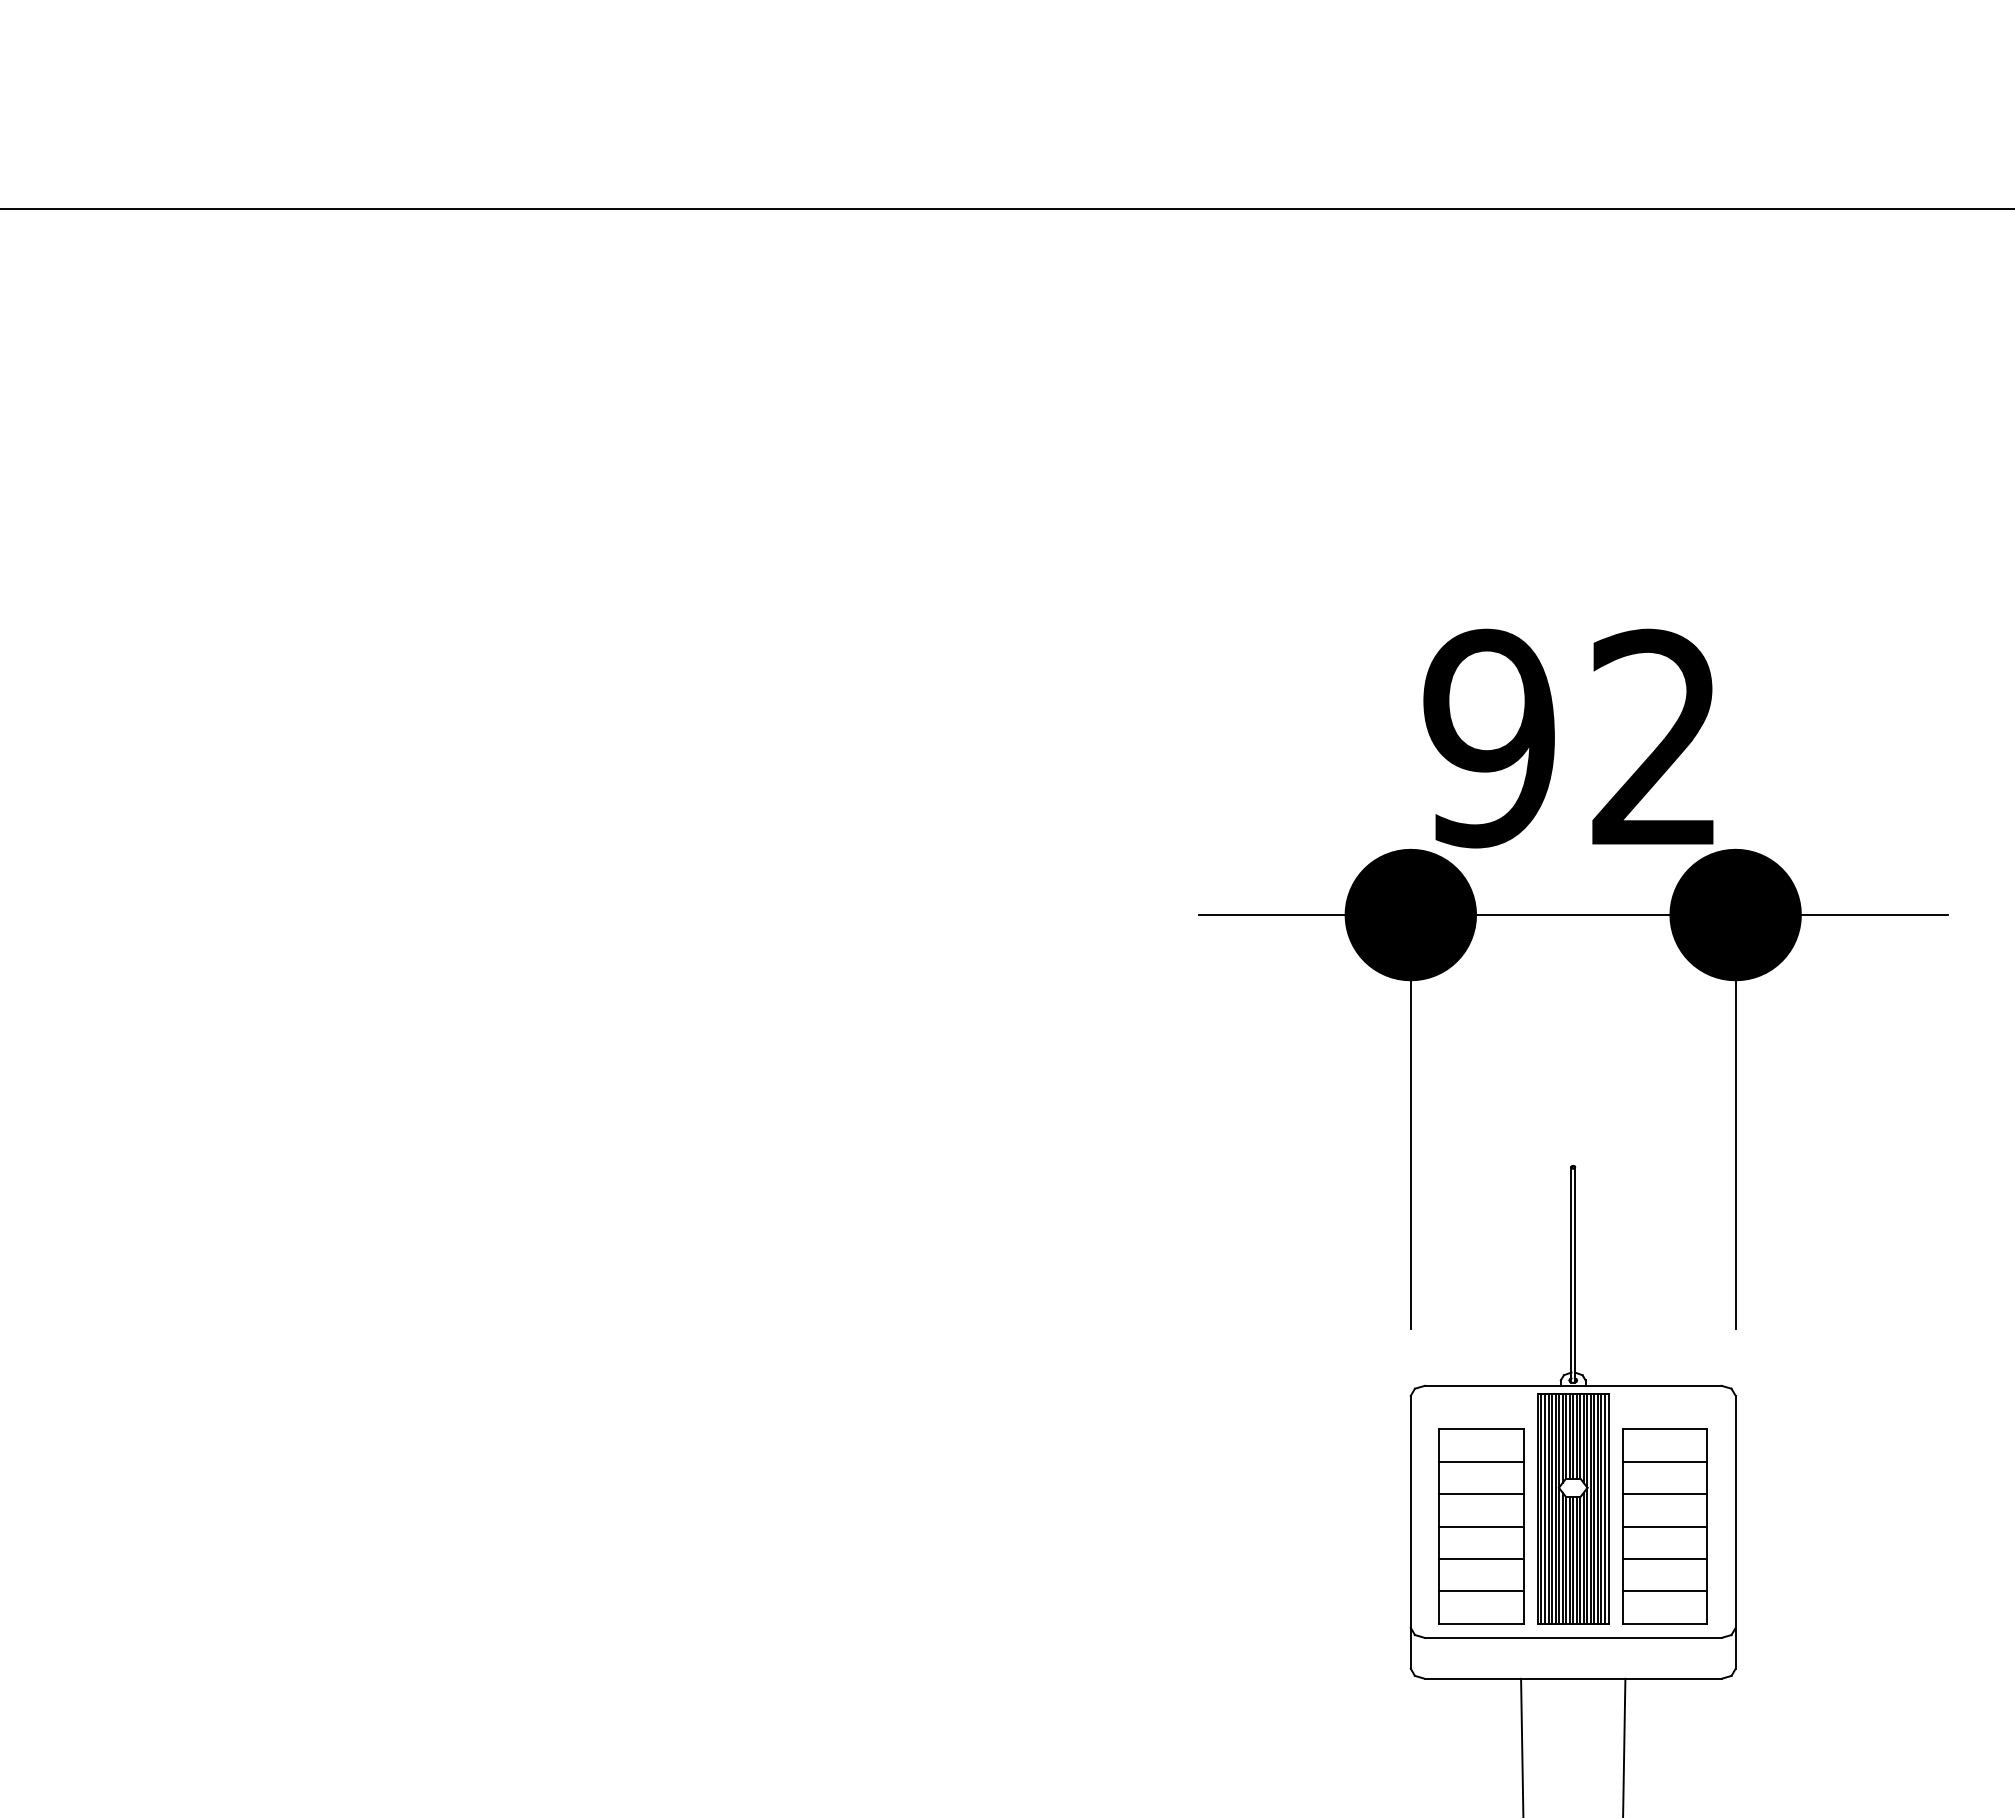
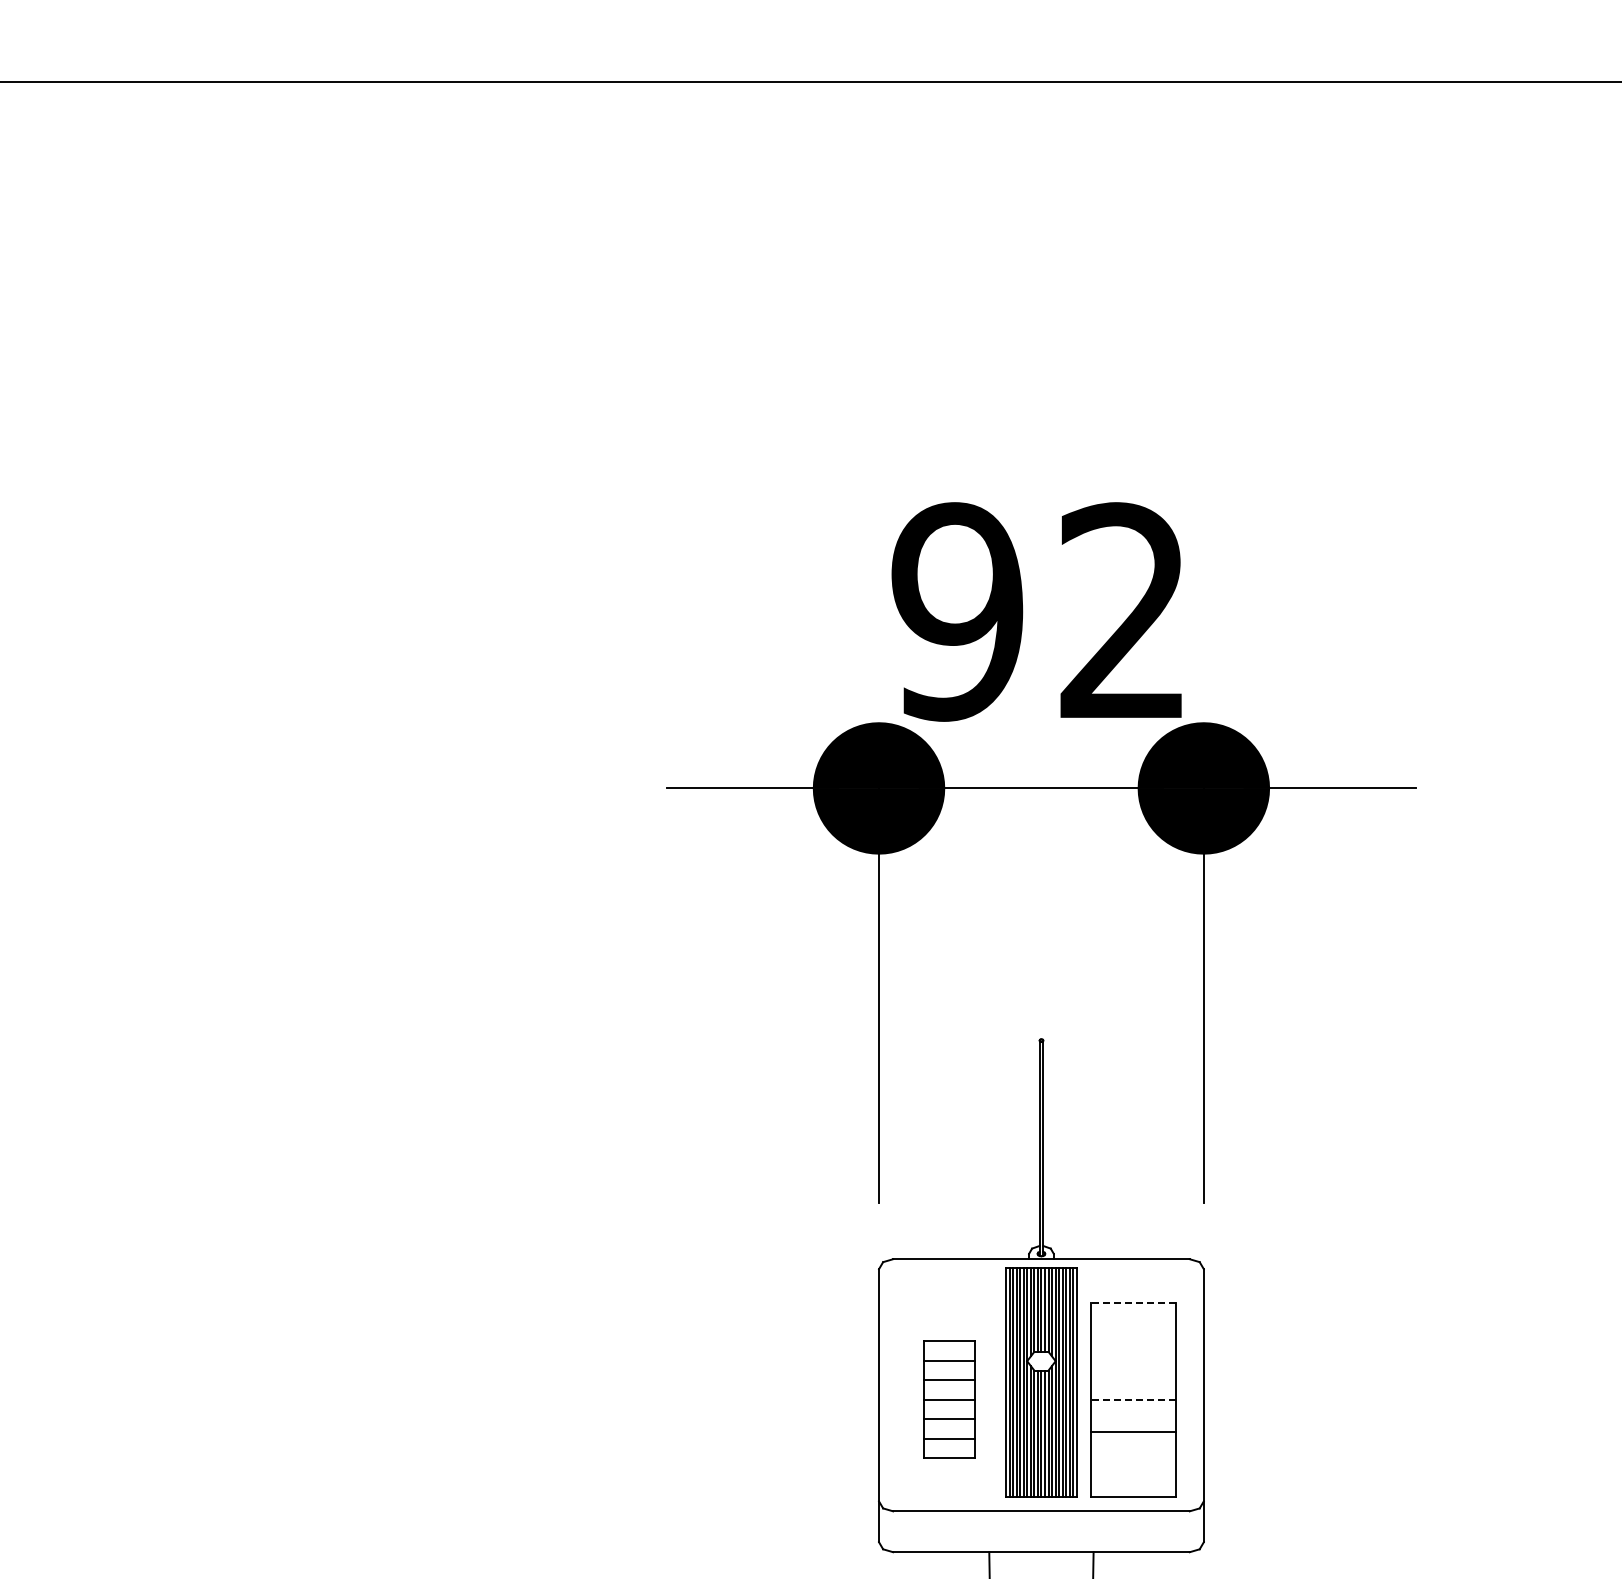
line: (1664, 1429) -> (1132, 1302), solid -> dashed
line: (1664, 1461) -> (1132, 1334), removed
line: (1664, 1494) -> (1132, 1367), removed
part: (1481, 1526) -> (949, 1399), size x0.6
line: (1664, 1526) -> (1132, 1399), solid -> dashed
line: (1664, 1591) -> (1132, 1464), removed

